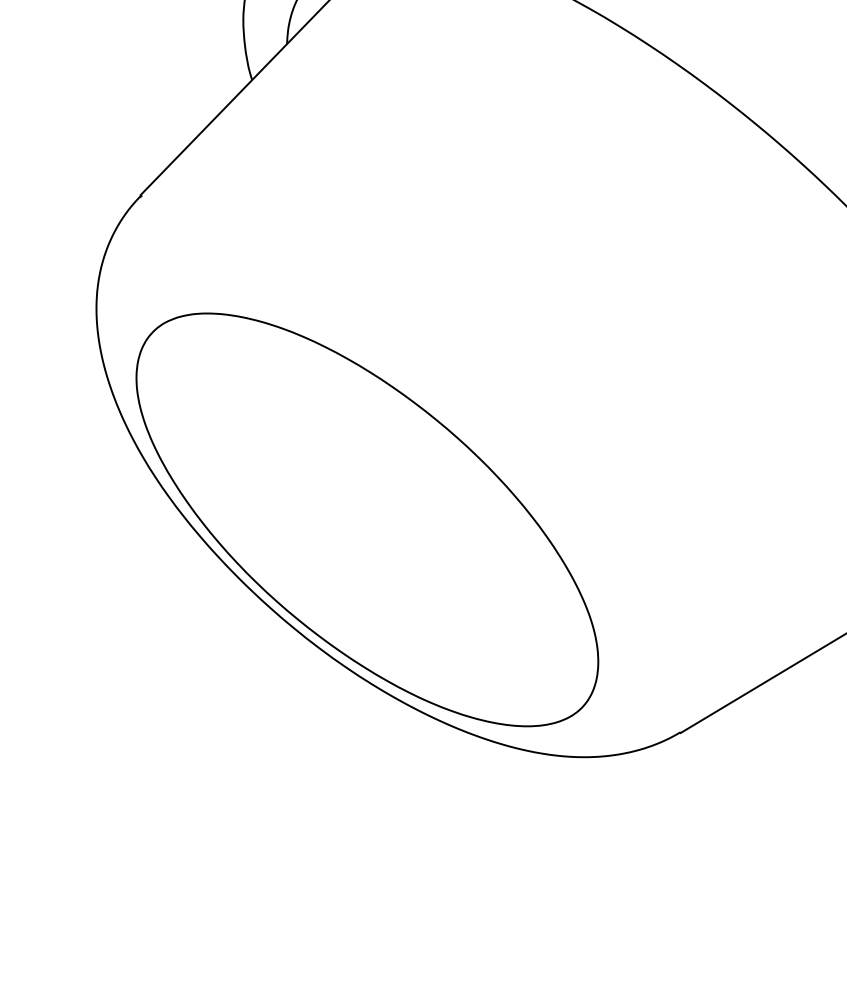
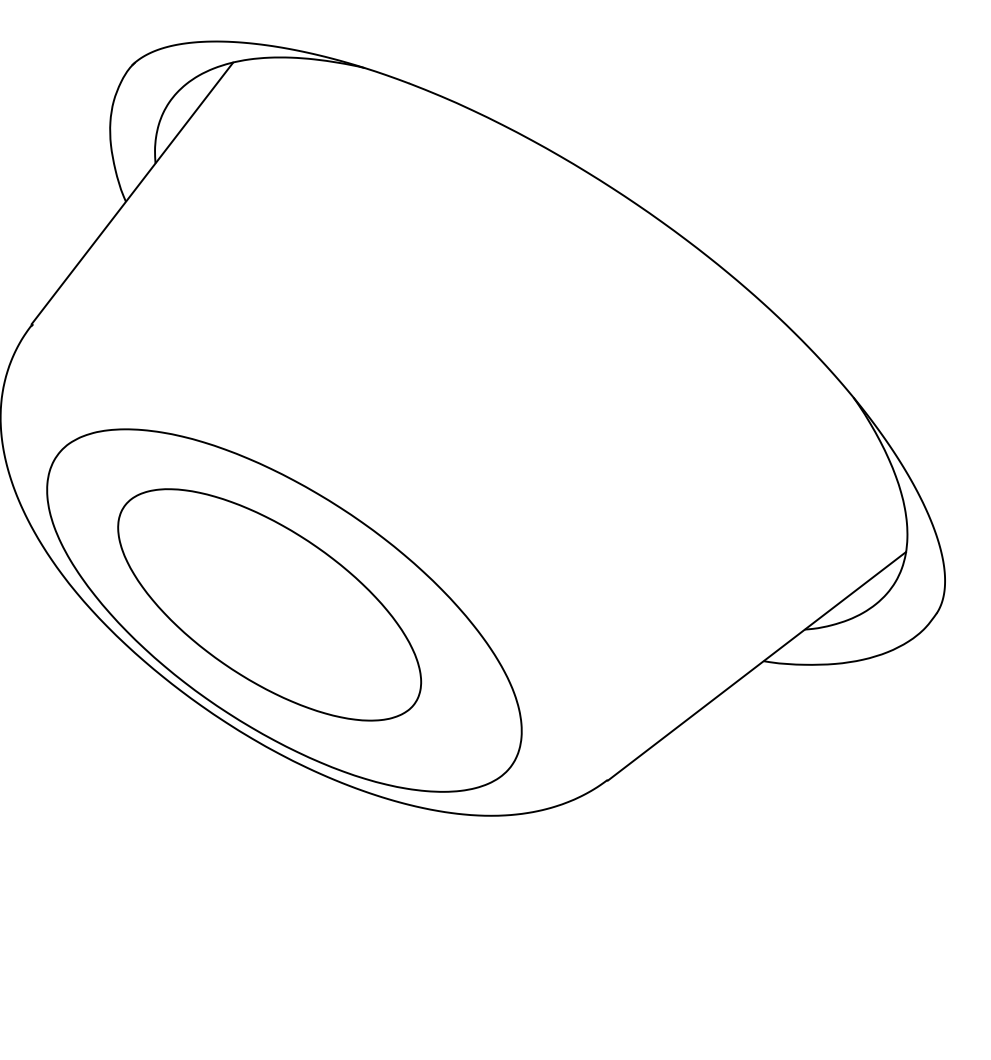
part: (352, 511) -> (269, 604), added

